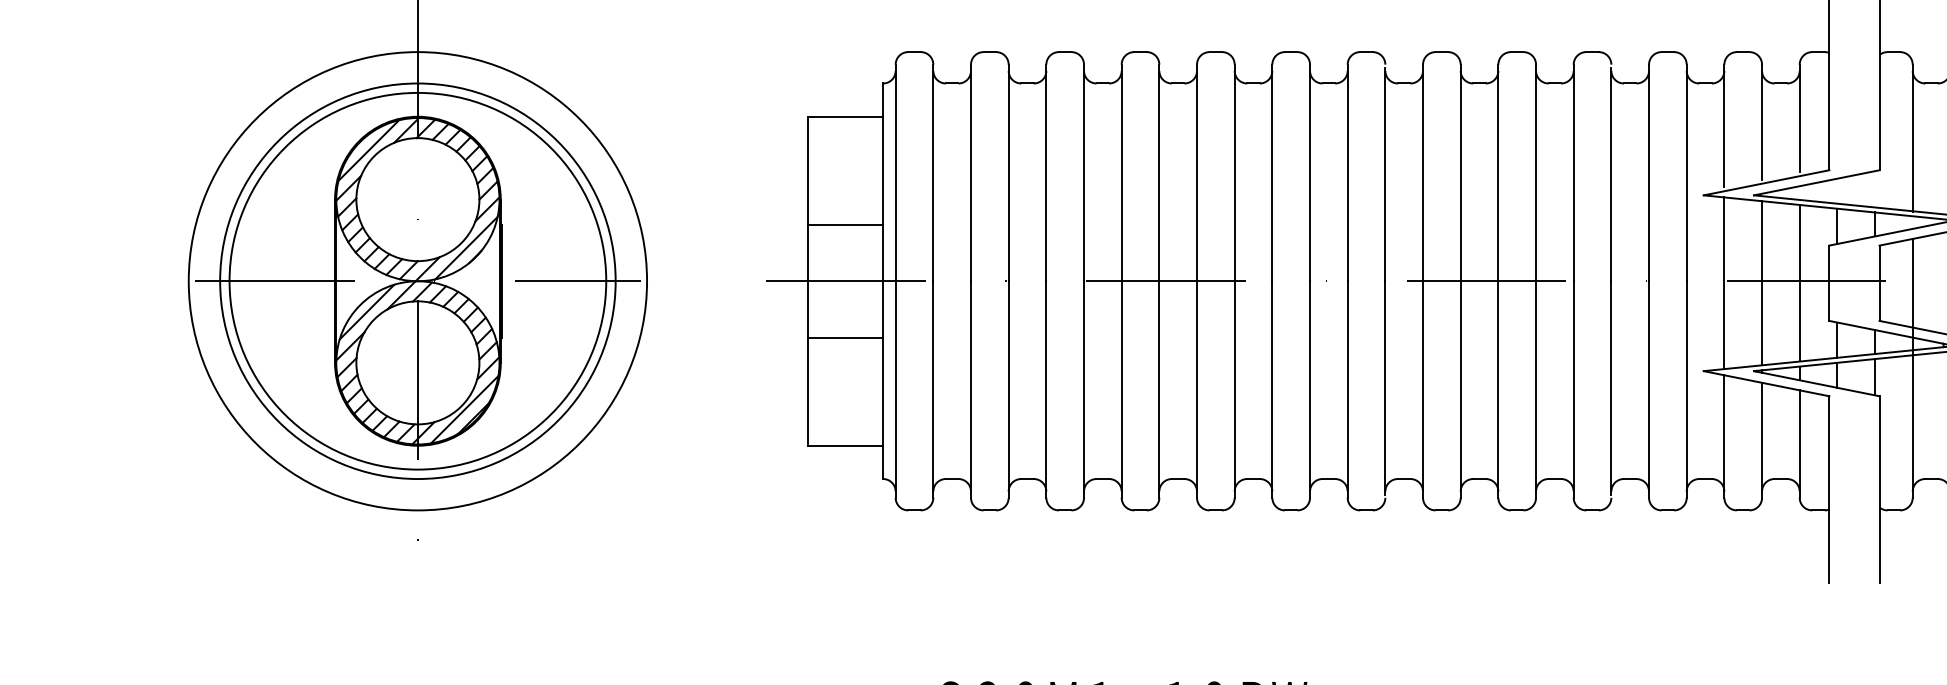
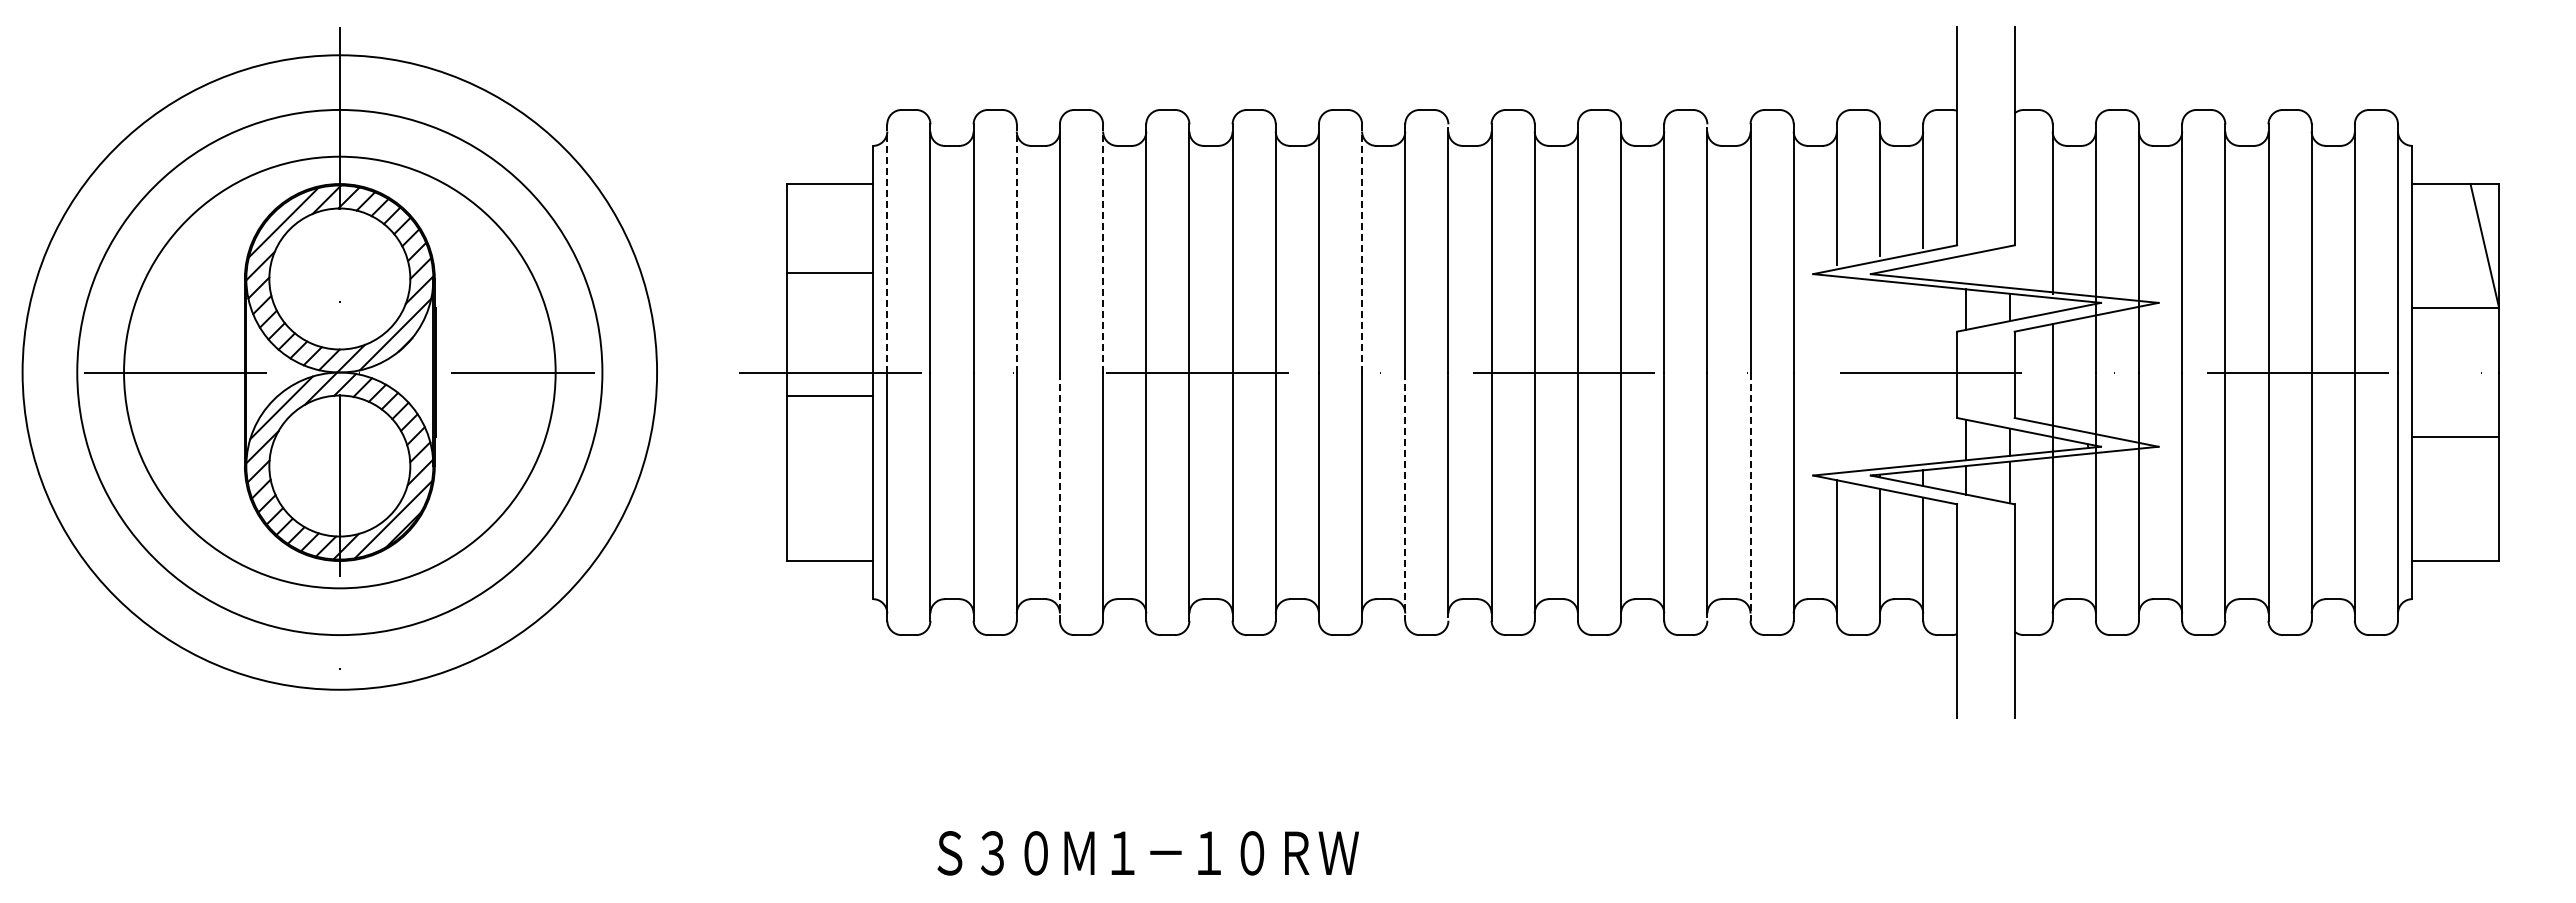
line: (895, 172) -> (887, 247), solid -> dashed
line: (1084, 172) -> (1103, 247), solid -> dashed
line: (1008, 173) -> (1016, 248), solid -> dashed
line: (1310, 173) -> (1362, 248), solid -> dashed
line: (845, 224) -> (829, 272), moved
circle: (417, 281) -> (339, 372), size x1.4
line: (1724, 282) -> (1836, 374), removed
line: (1762, 282) -> (1880, 374), removed
line: (1799, 282) -> (1923, 374), removed
line: (845, 337) -> (829, 396), moved
line: (1045, 390) -> (1059, 497), solid -> dashed
line: (1347, 390) -> (1405, 497), solid -> dashed
line: (1648, 390) -> (1750, 497), solid -> dashed

